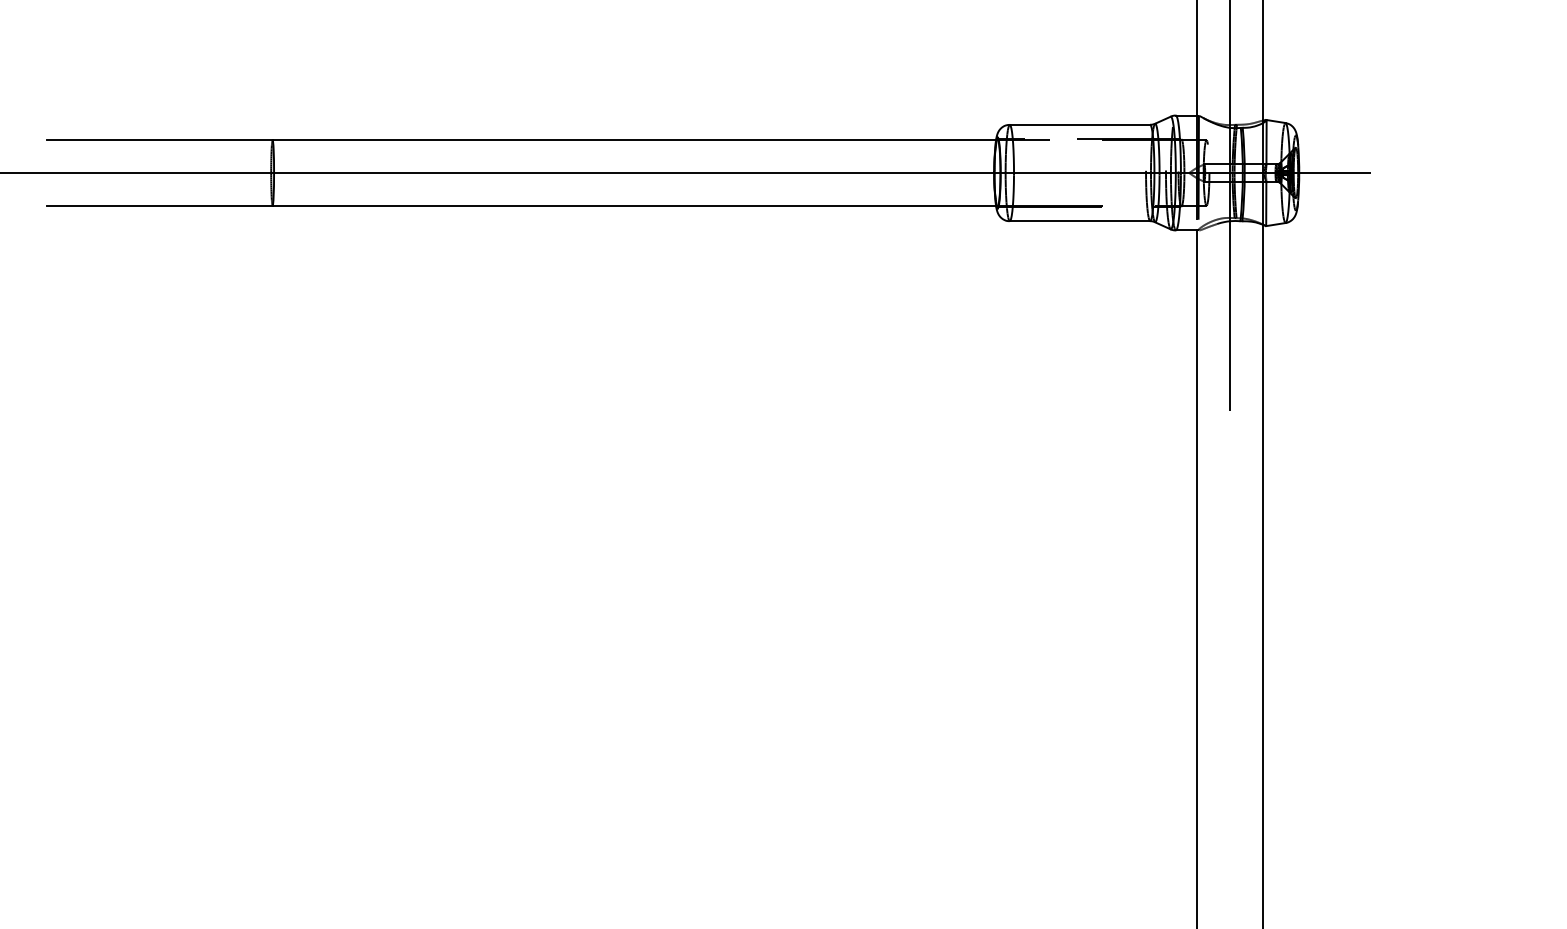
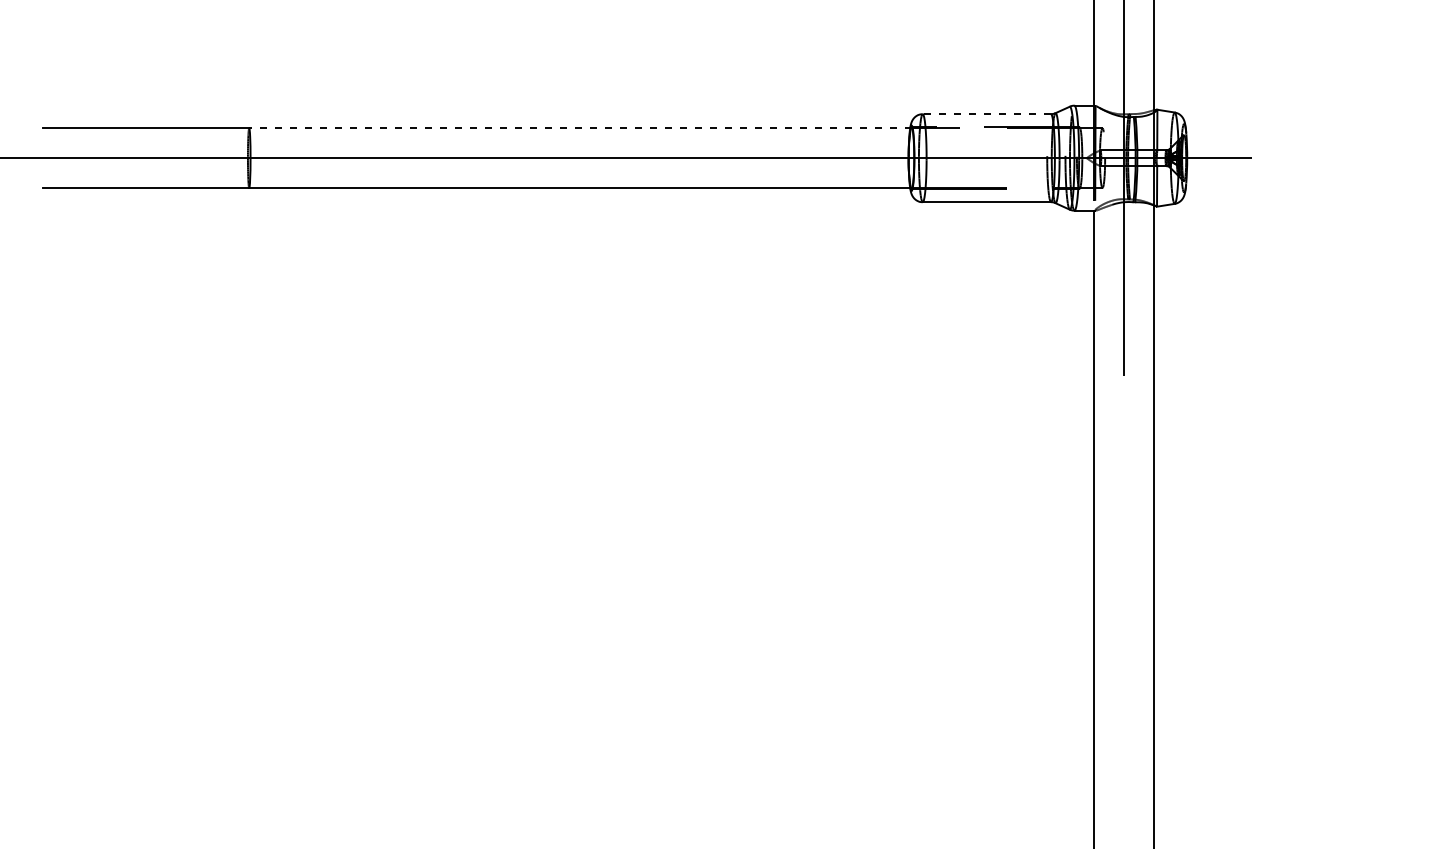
line: (1079, 125) -> (986, 114), solid -> dashed
line: (635, 140) -> (580, 128), solid -> dashed

